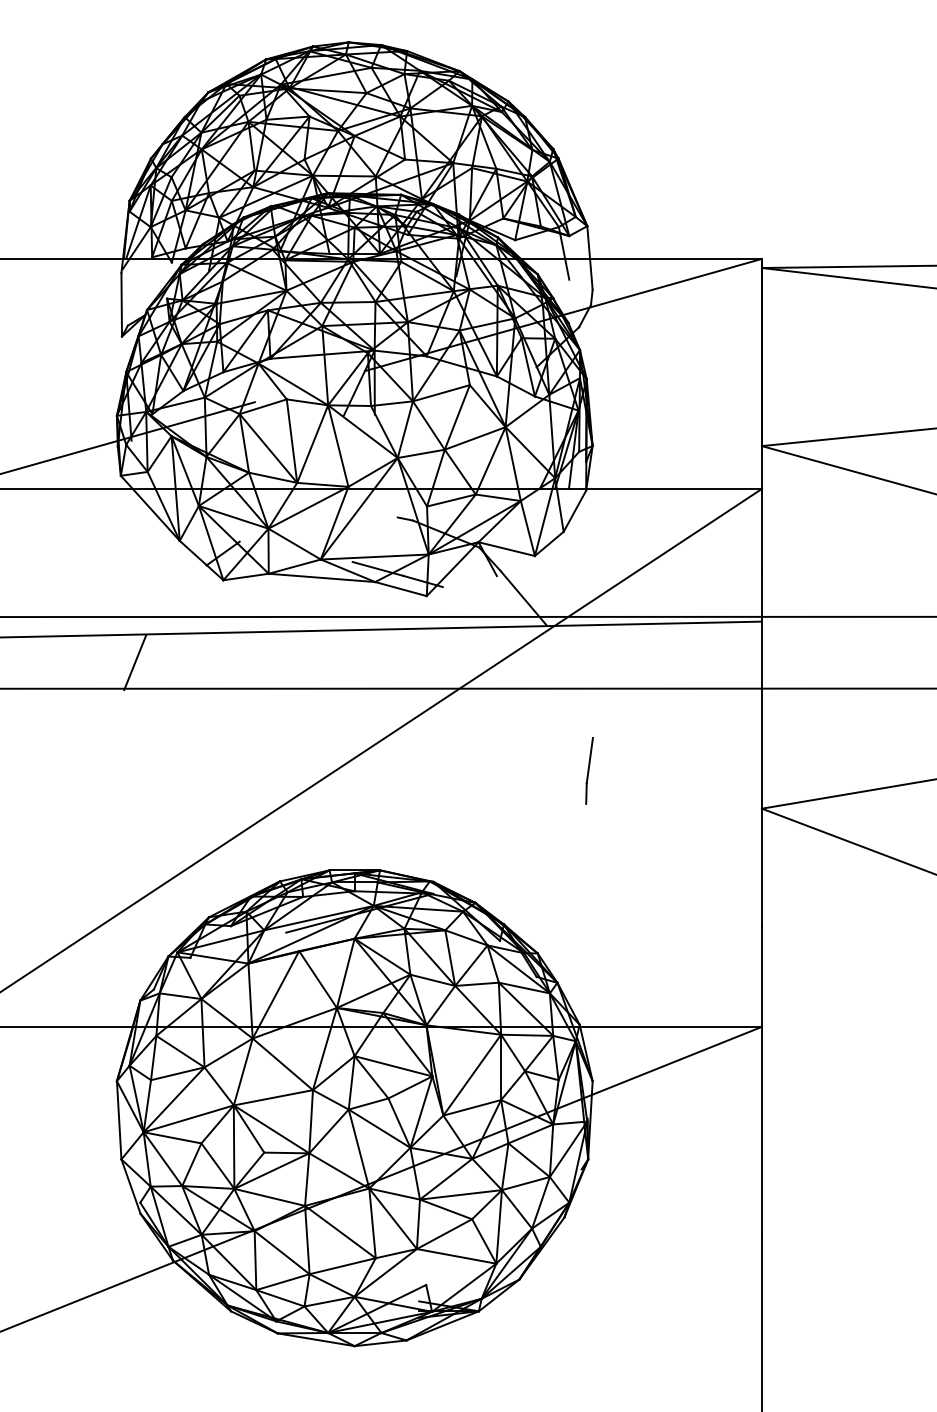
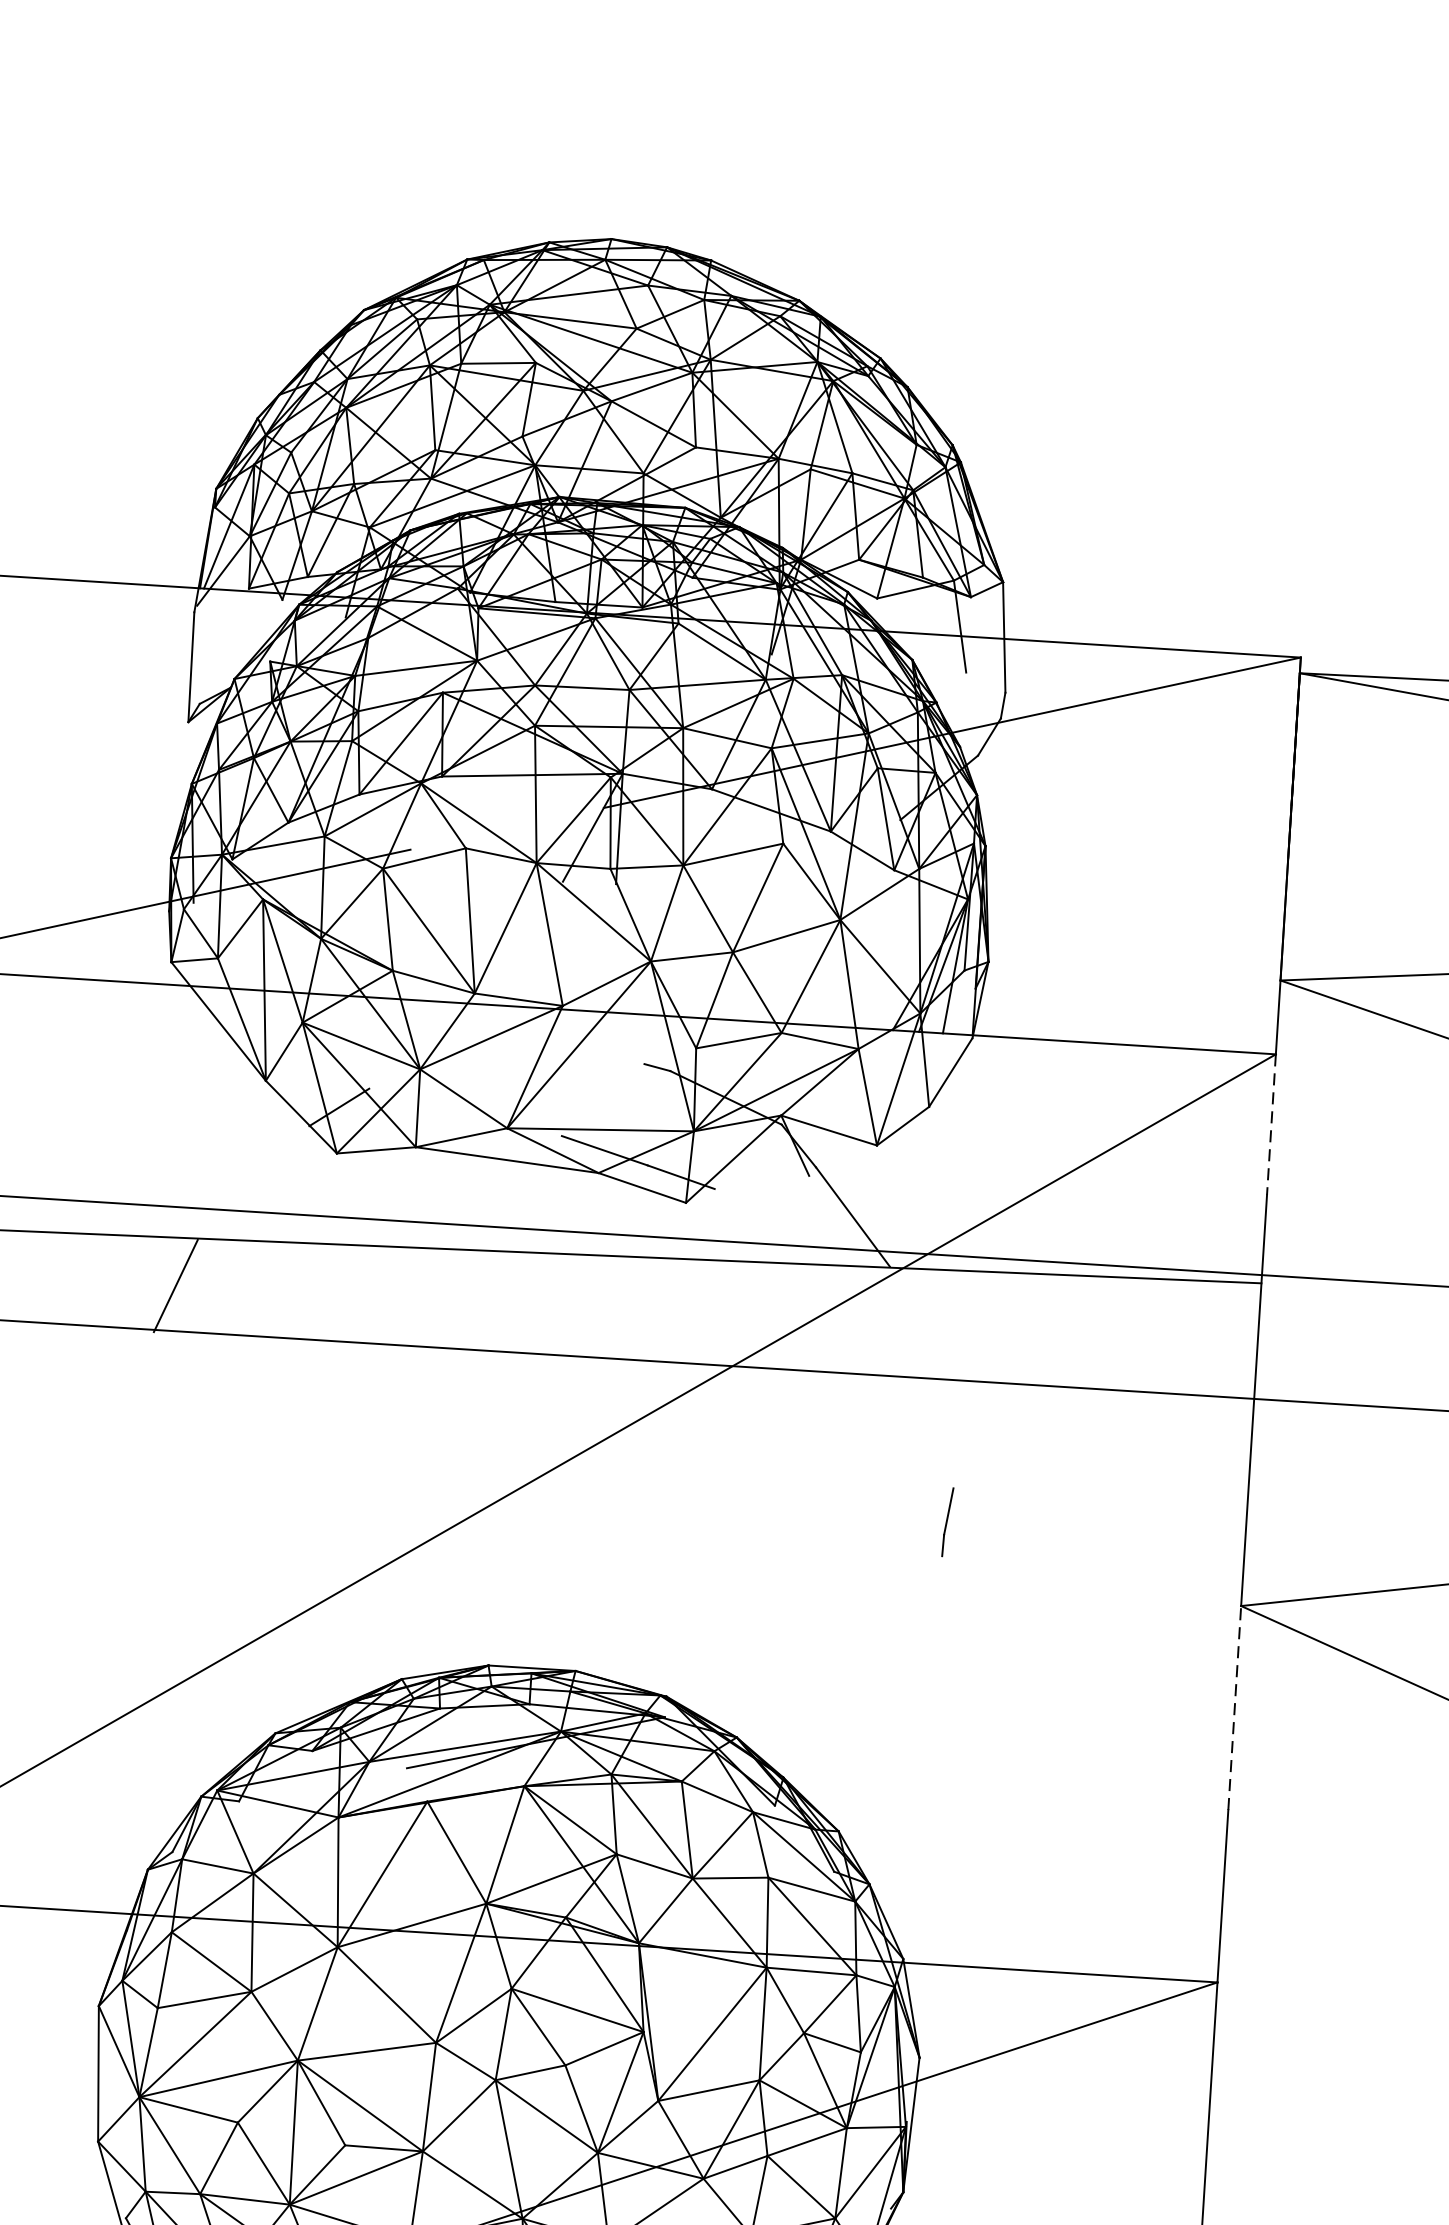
line: (761, 529) -> (1270, 1124), solid -> dashed
part: (589, 770) -> (947, 1521), size x0.6
line: (761, 867) -> (1234, 1707), solid -> dashed

